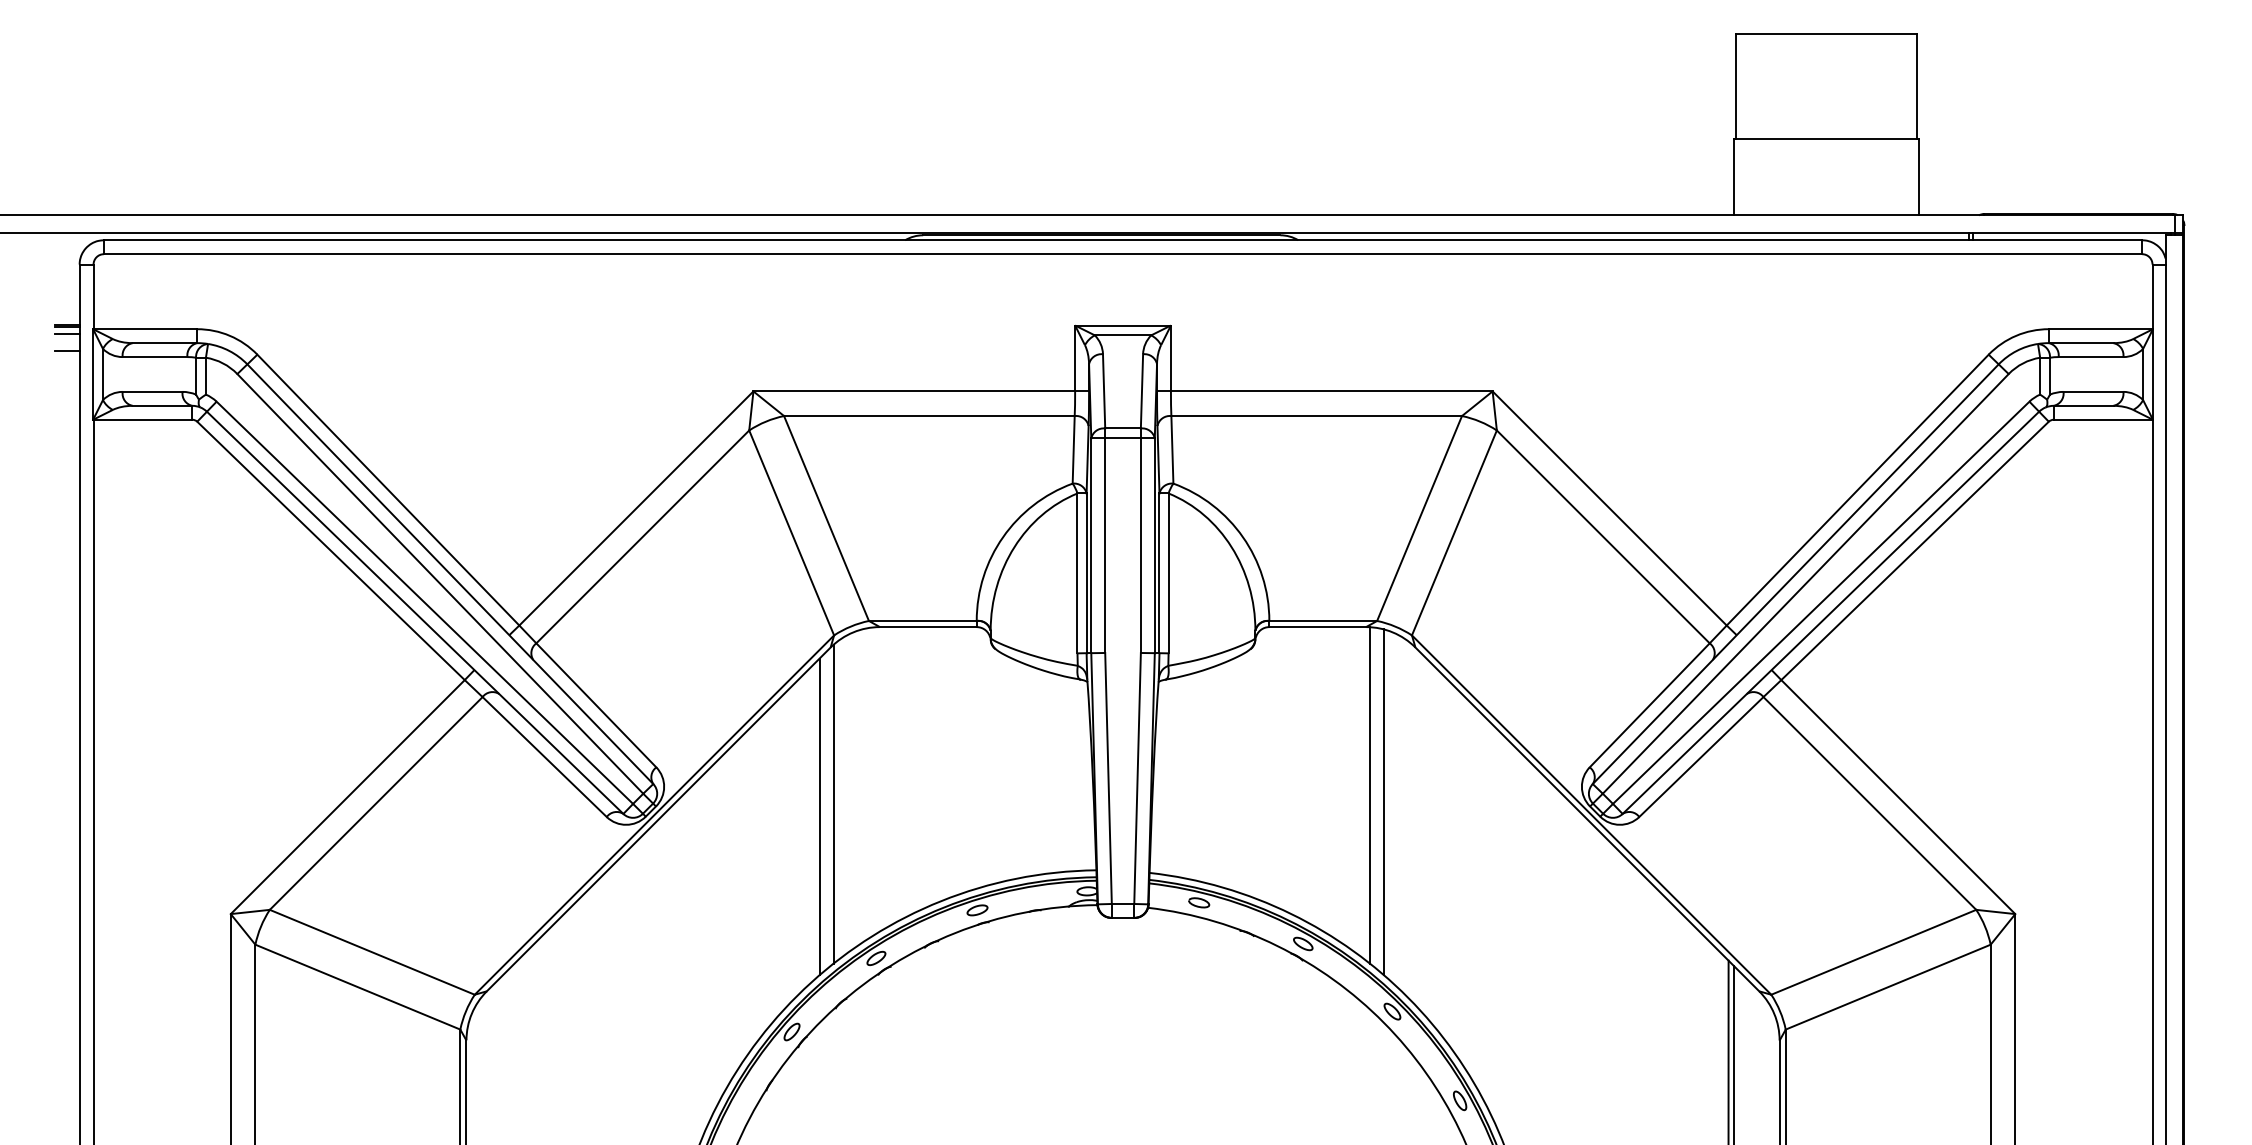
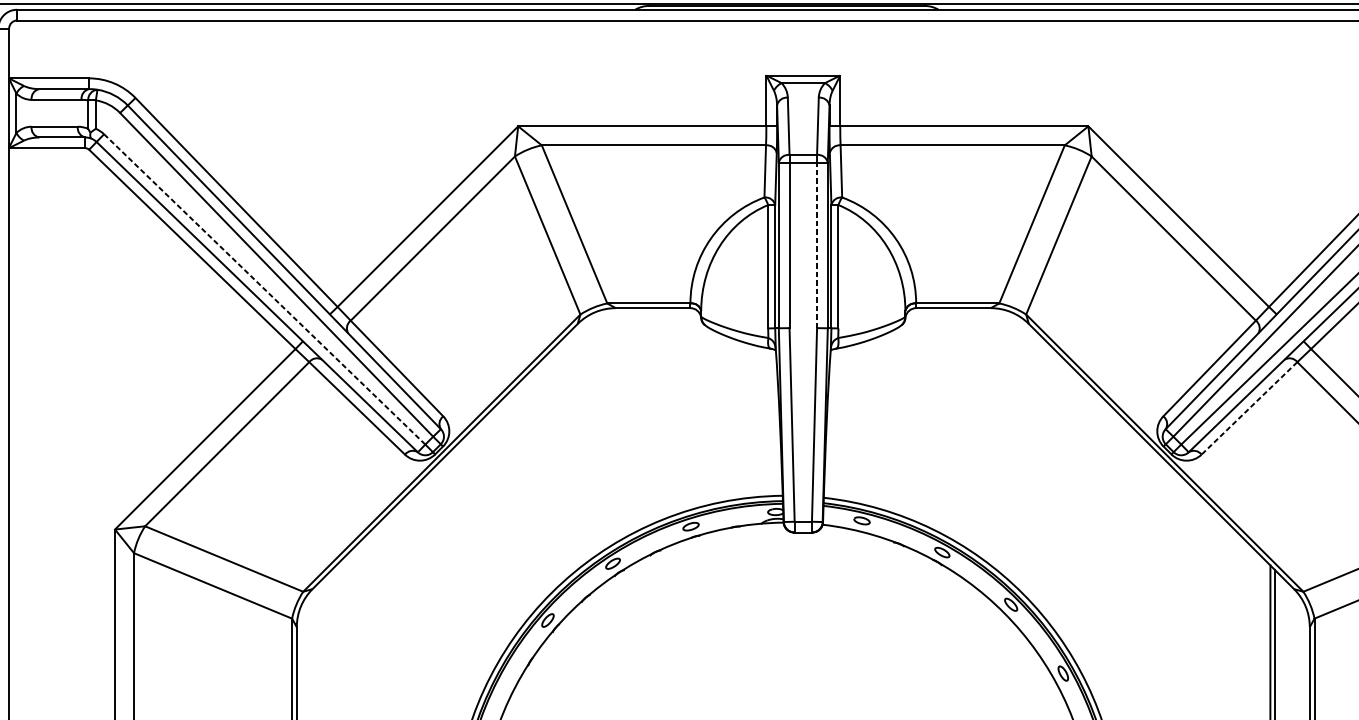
line: (1140, 545) -> (816, 245), solid -> dashed
line: (425, 603) -> (265, 289), solid -> dashed
line: (1701, 757) -> (1249, 408), solid -> dashed
line: (1370, 795) -> (994, 438), removed
line: (1383, 802) -> (1004, 443), removed
line: (833, 803) -> (579, 444), removed
line: (819, 816) -> (569, 454), removed

